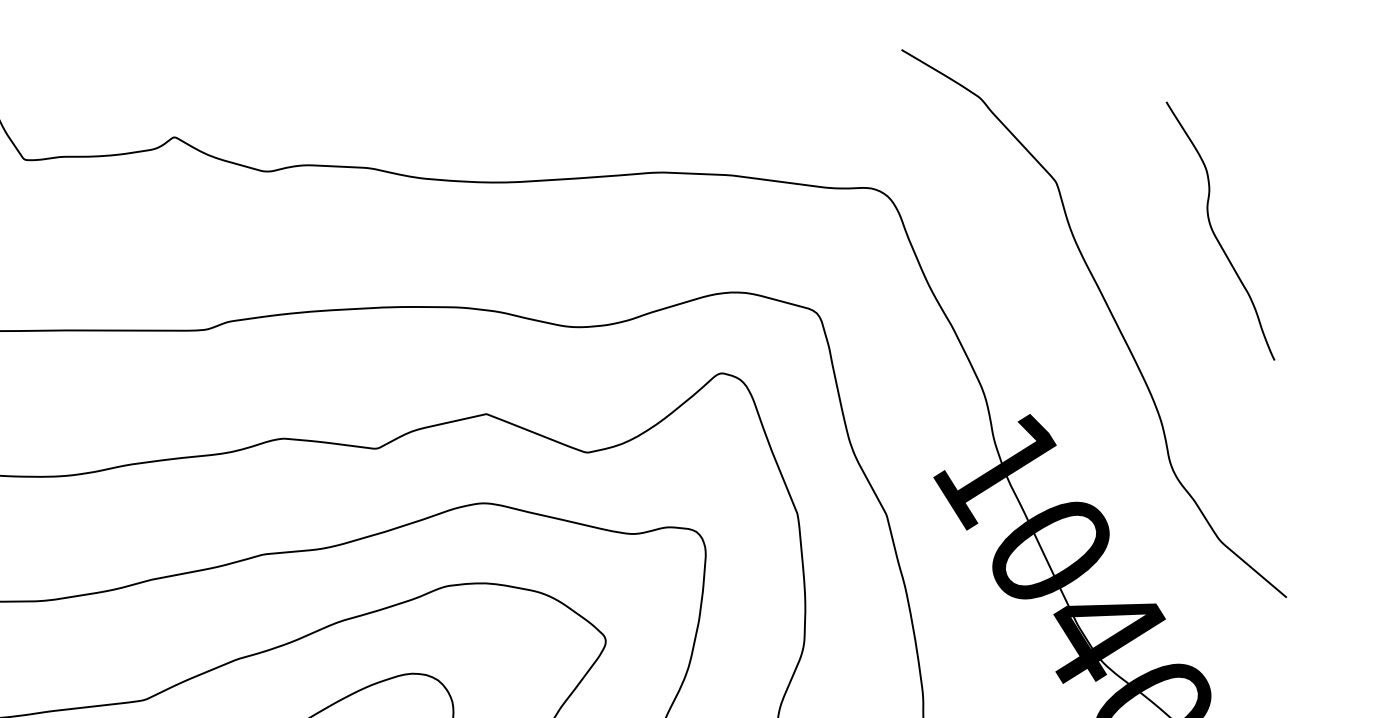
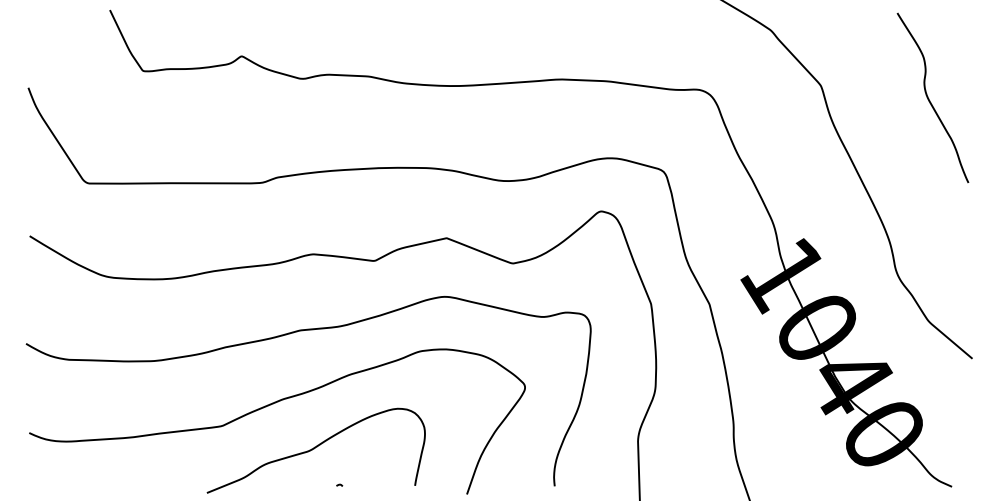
curve: (1215, 231) -> (929, 98), moved

